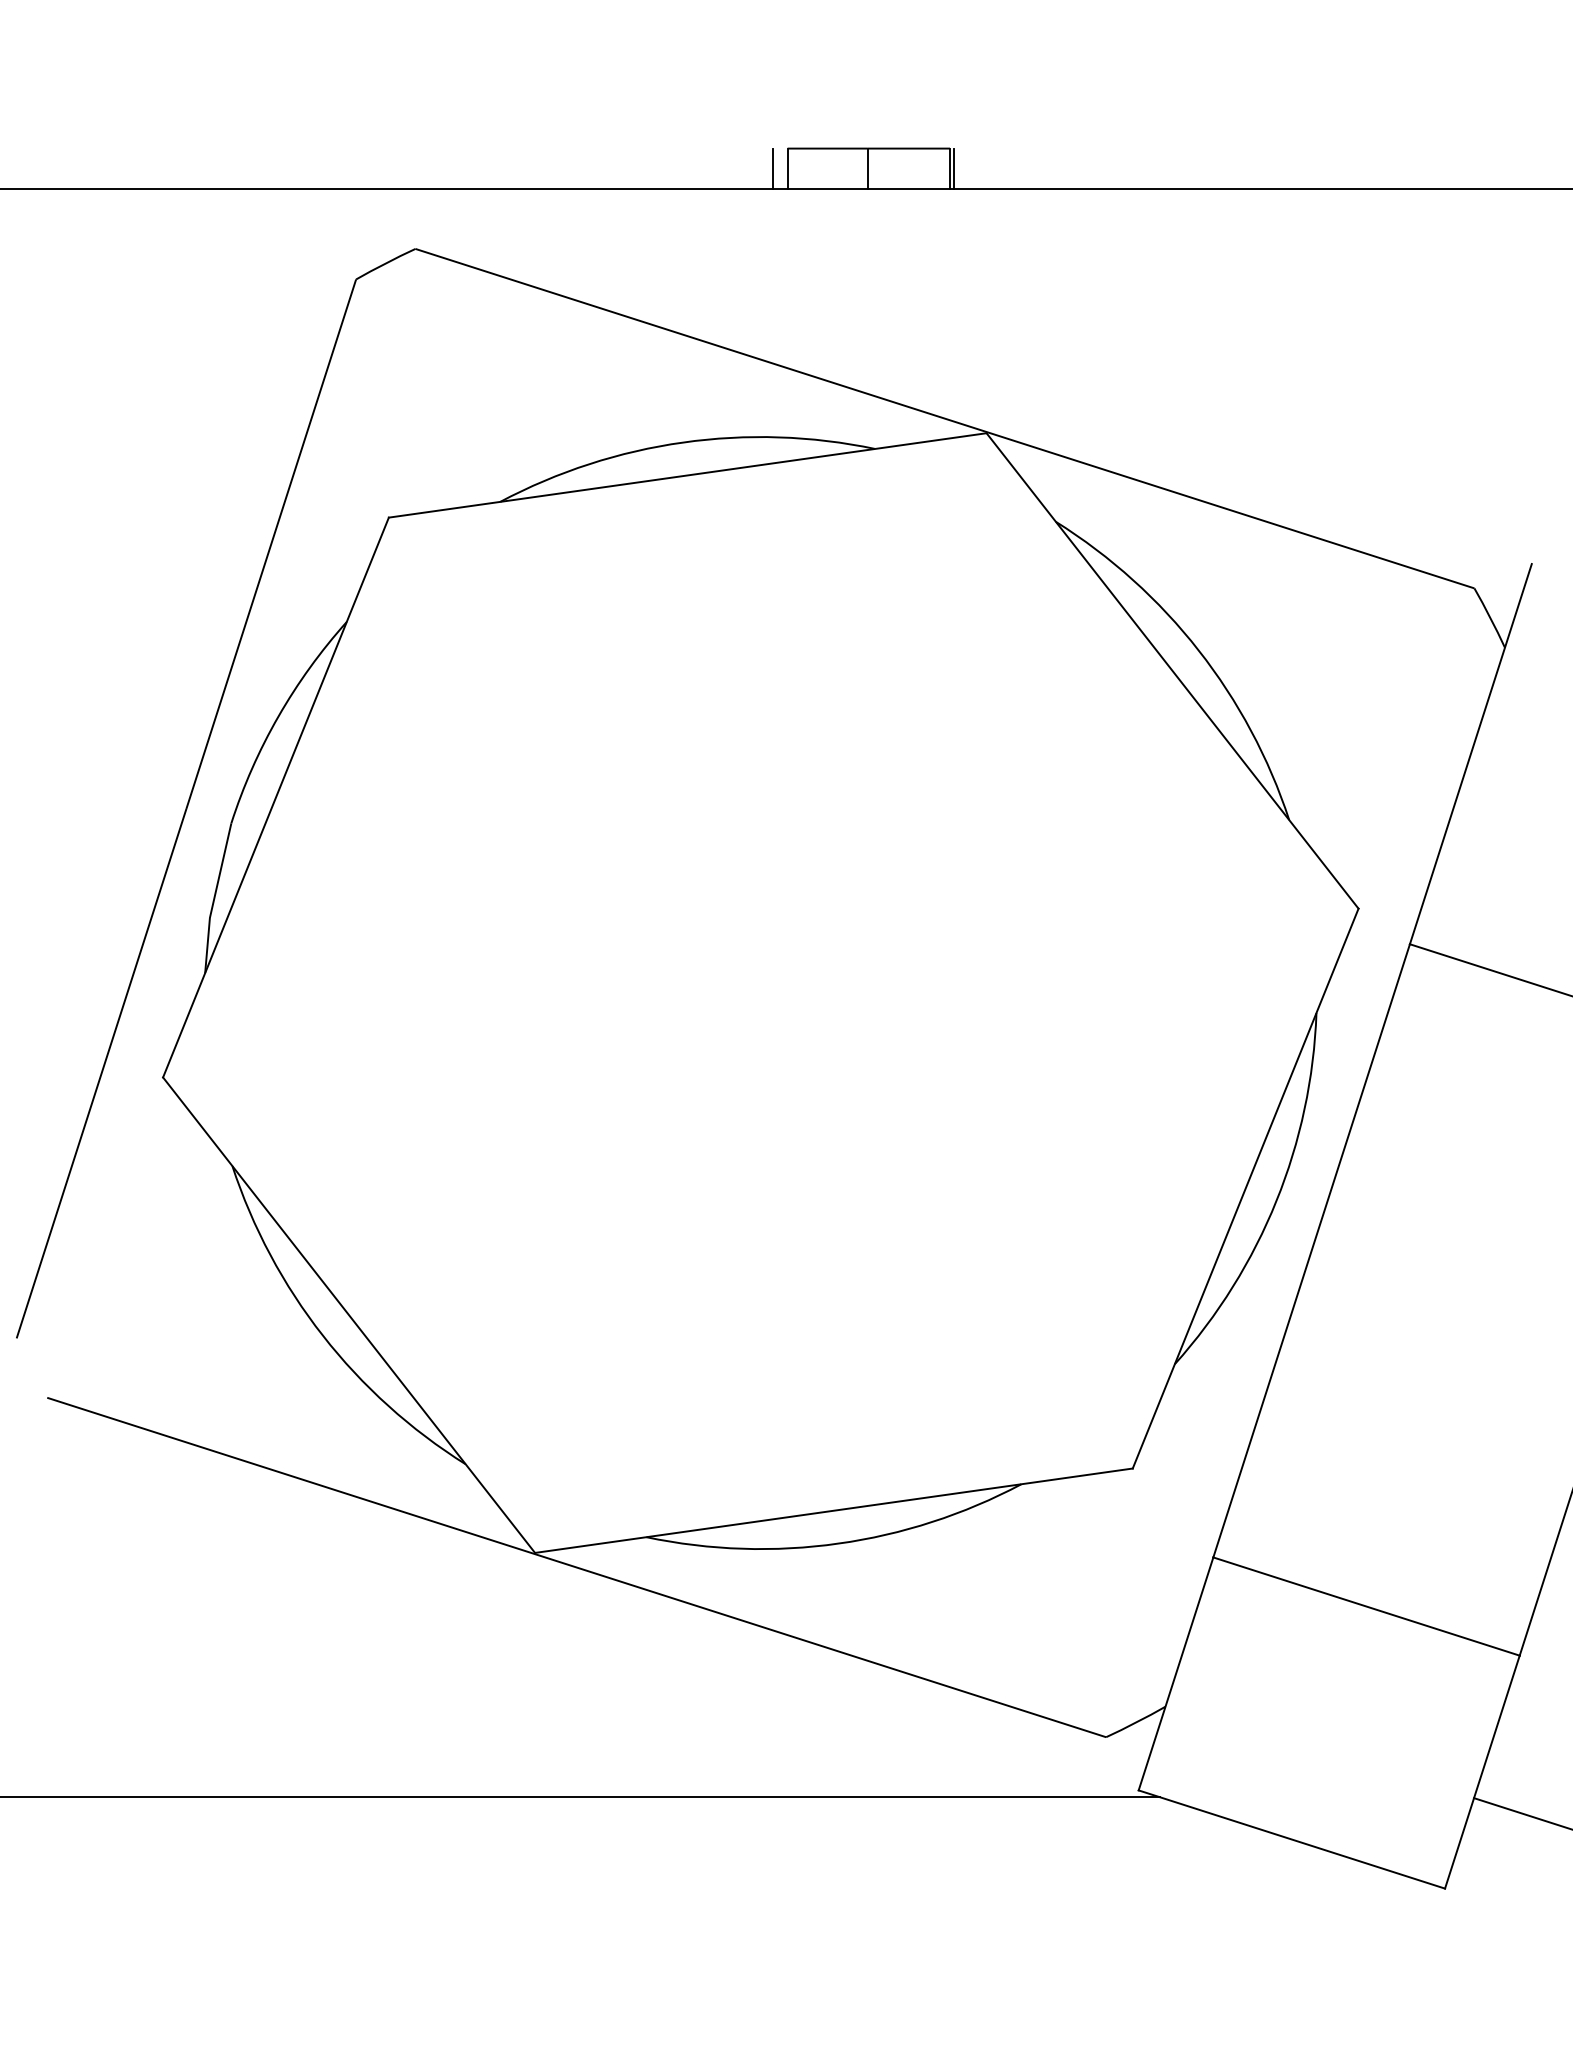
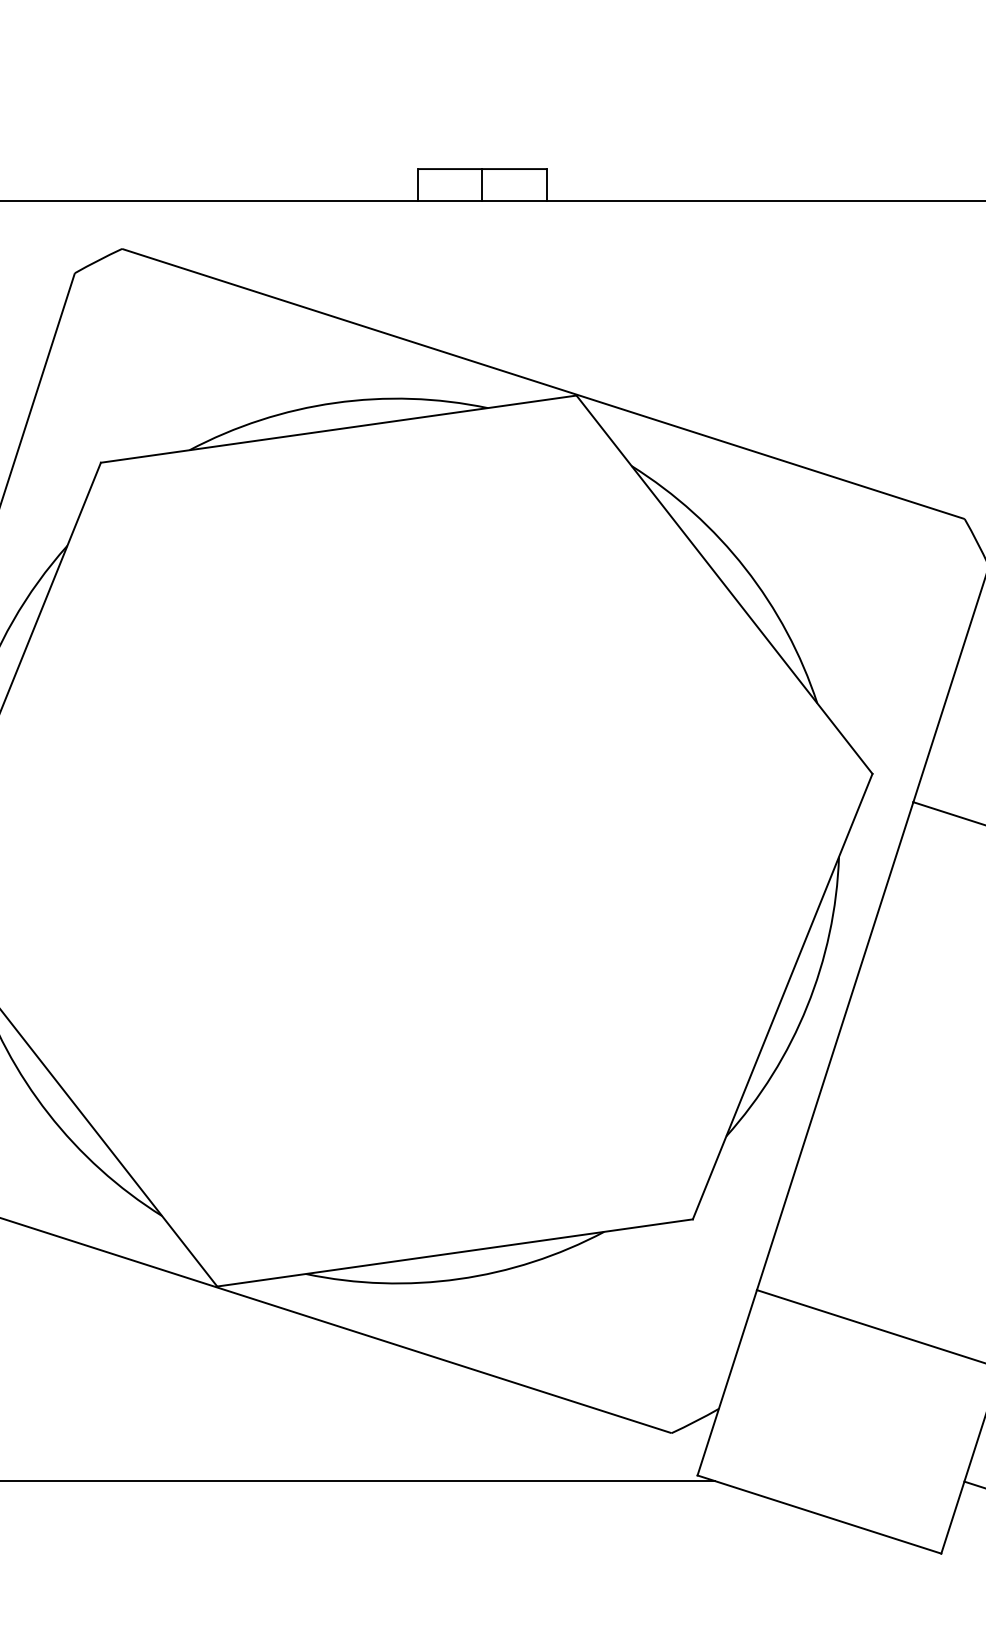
line: (773, 168) -> (406, 184), removed
line: (953, 168) -> (550, 184), removed

